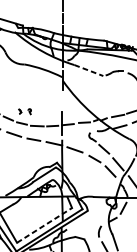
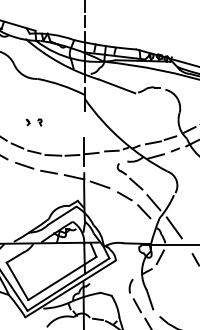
line: (89, 70) -> (117, 86), dashed -> solid
part: (24, 111) -> (33, 122), moved
line: (44, 225) -> (62, 278), dashed -> solid

